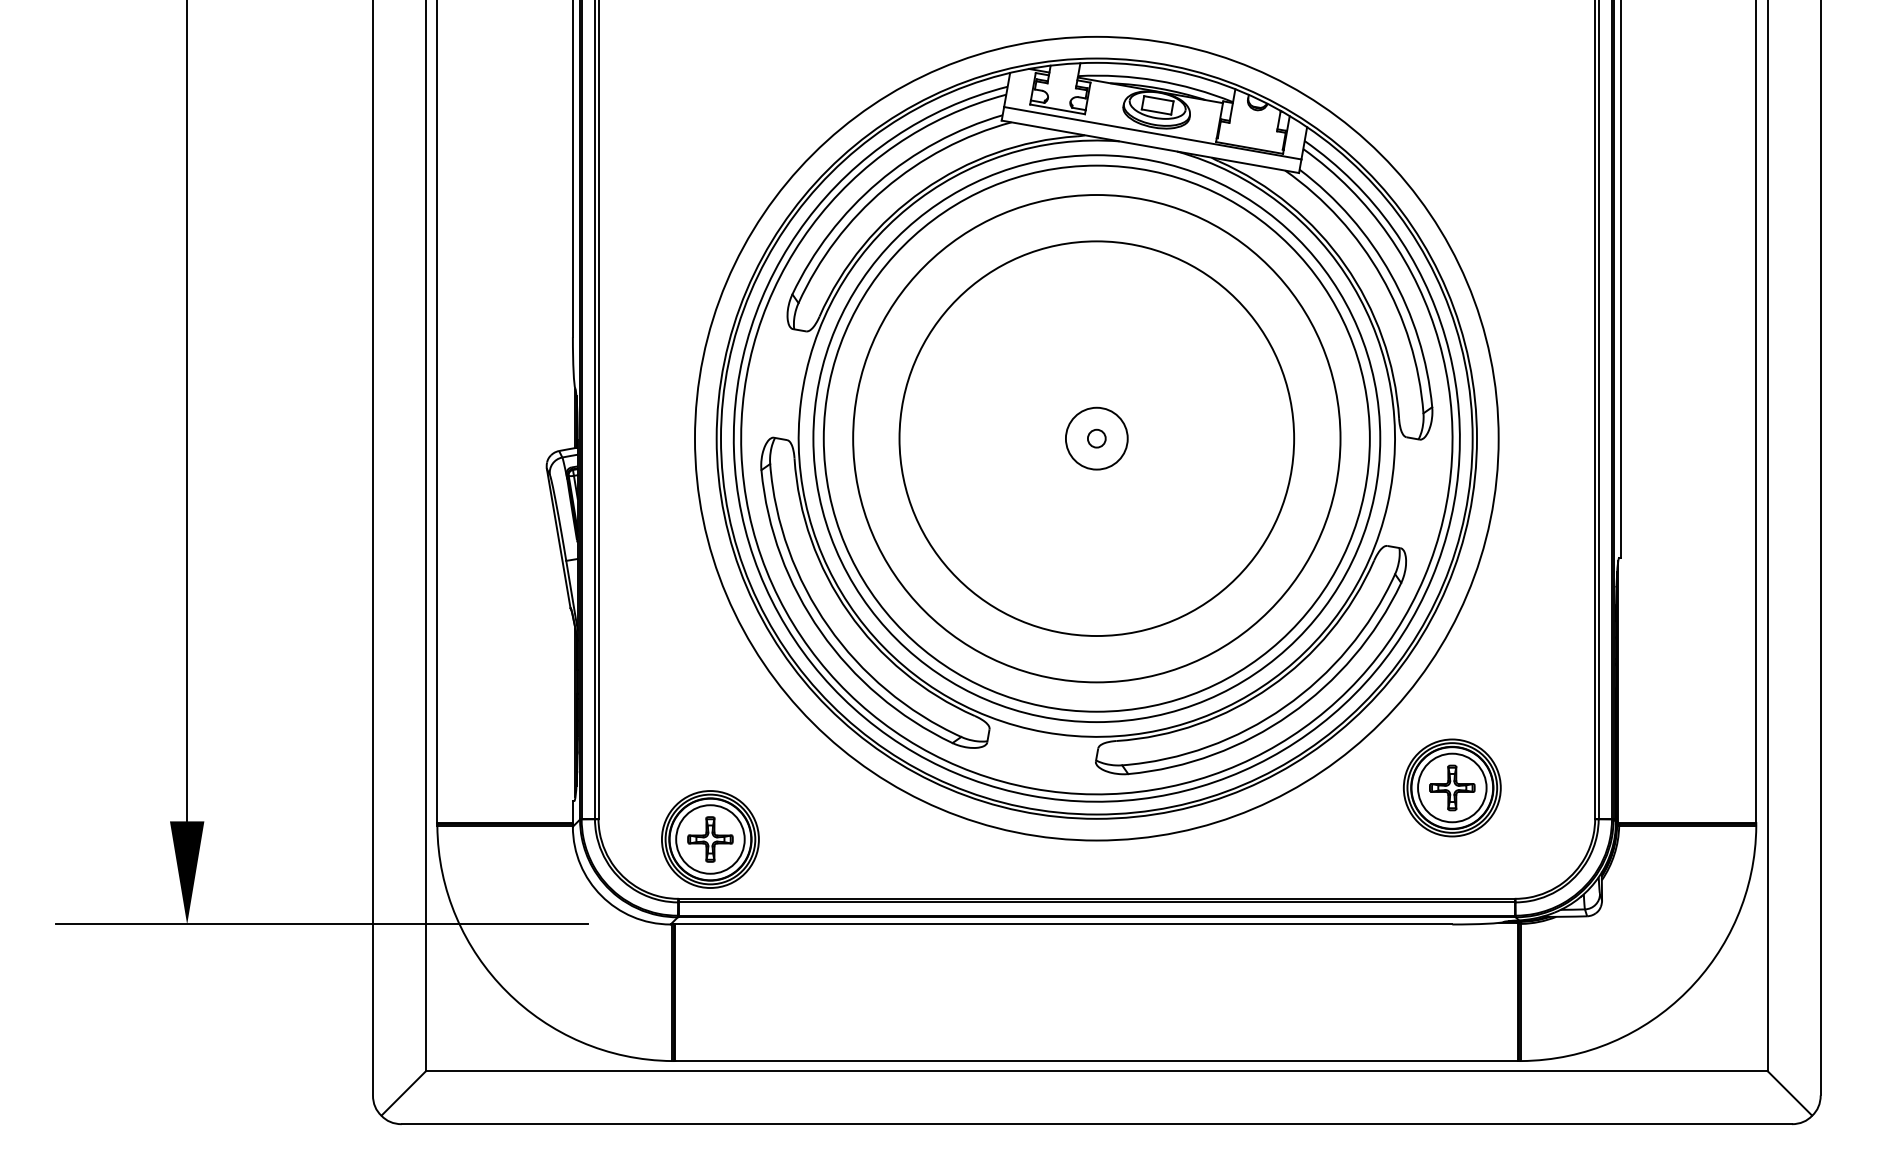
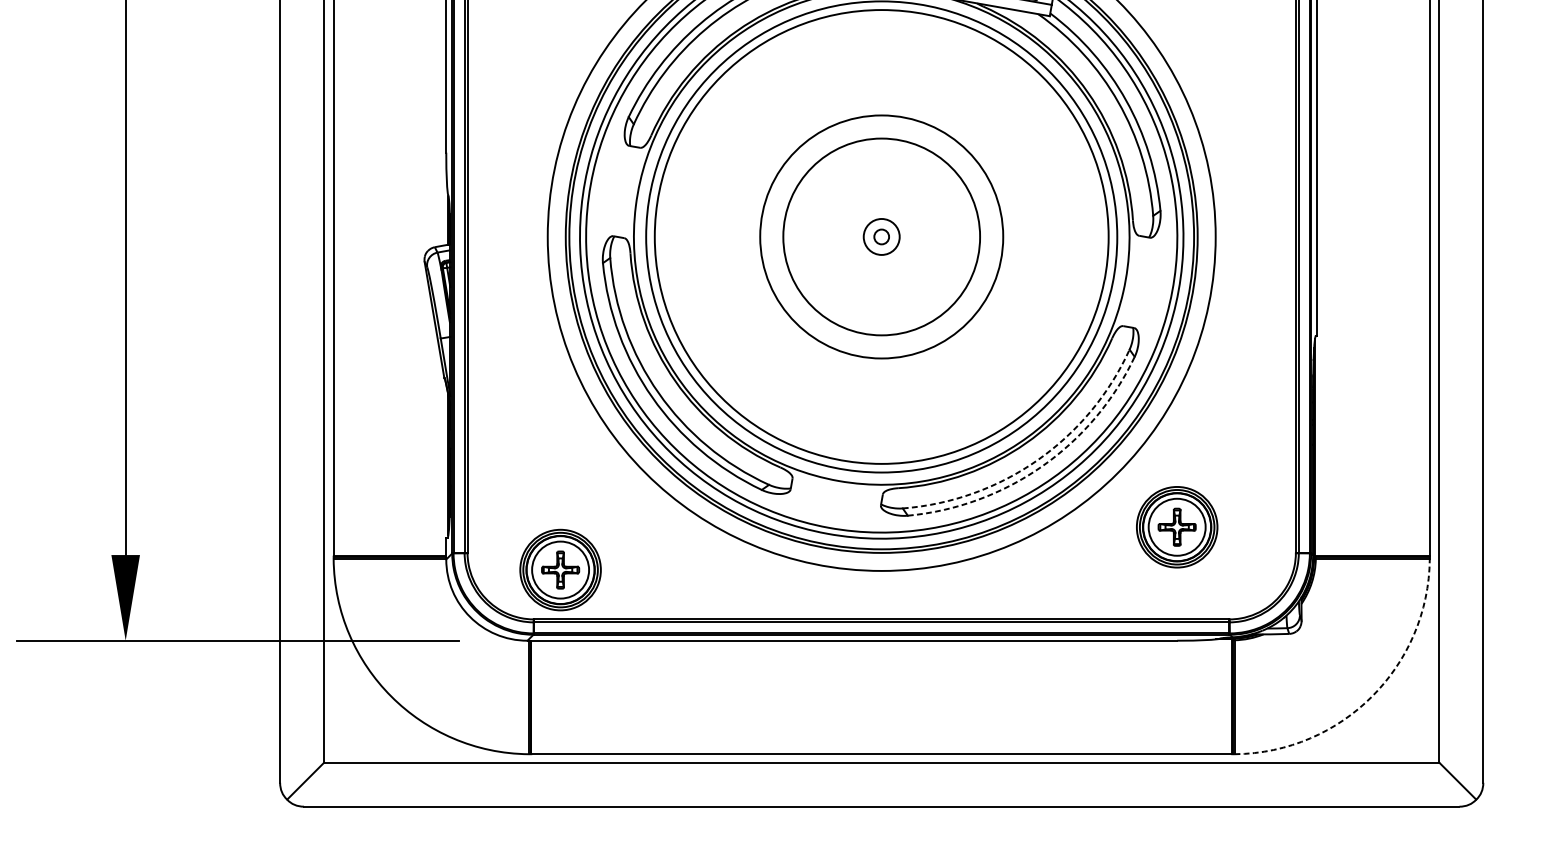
circle: (1096, 438) -> (881, 236), size x0.6
circle: (1096, 438) -> (881, 236), size x0.6
circle: (1096, 438) -> (881, 236), size x0.7
arc: (1284, 707) -> (1037, 460), solid -> dashed
arc: (1290, 714) -> (1042, 466), solid -> dashed
arc: (1686, 991) -> (1371, 696), solid -> dashed

